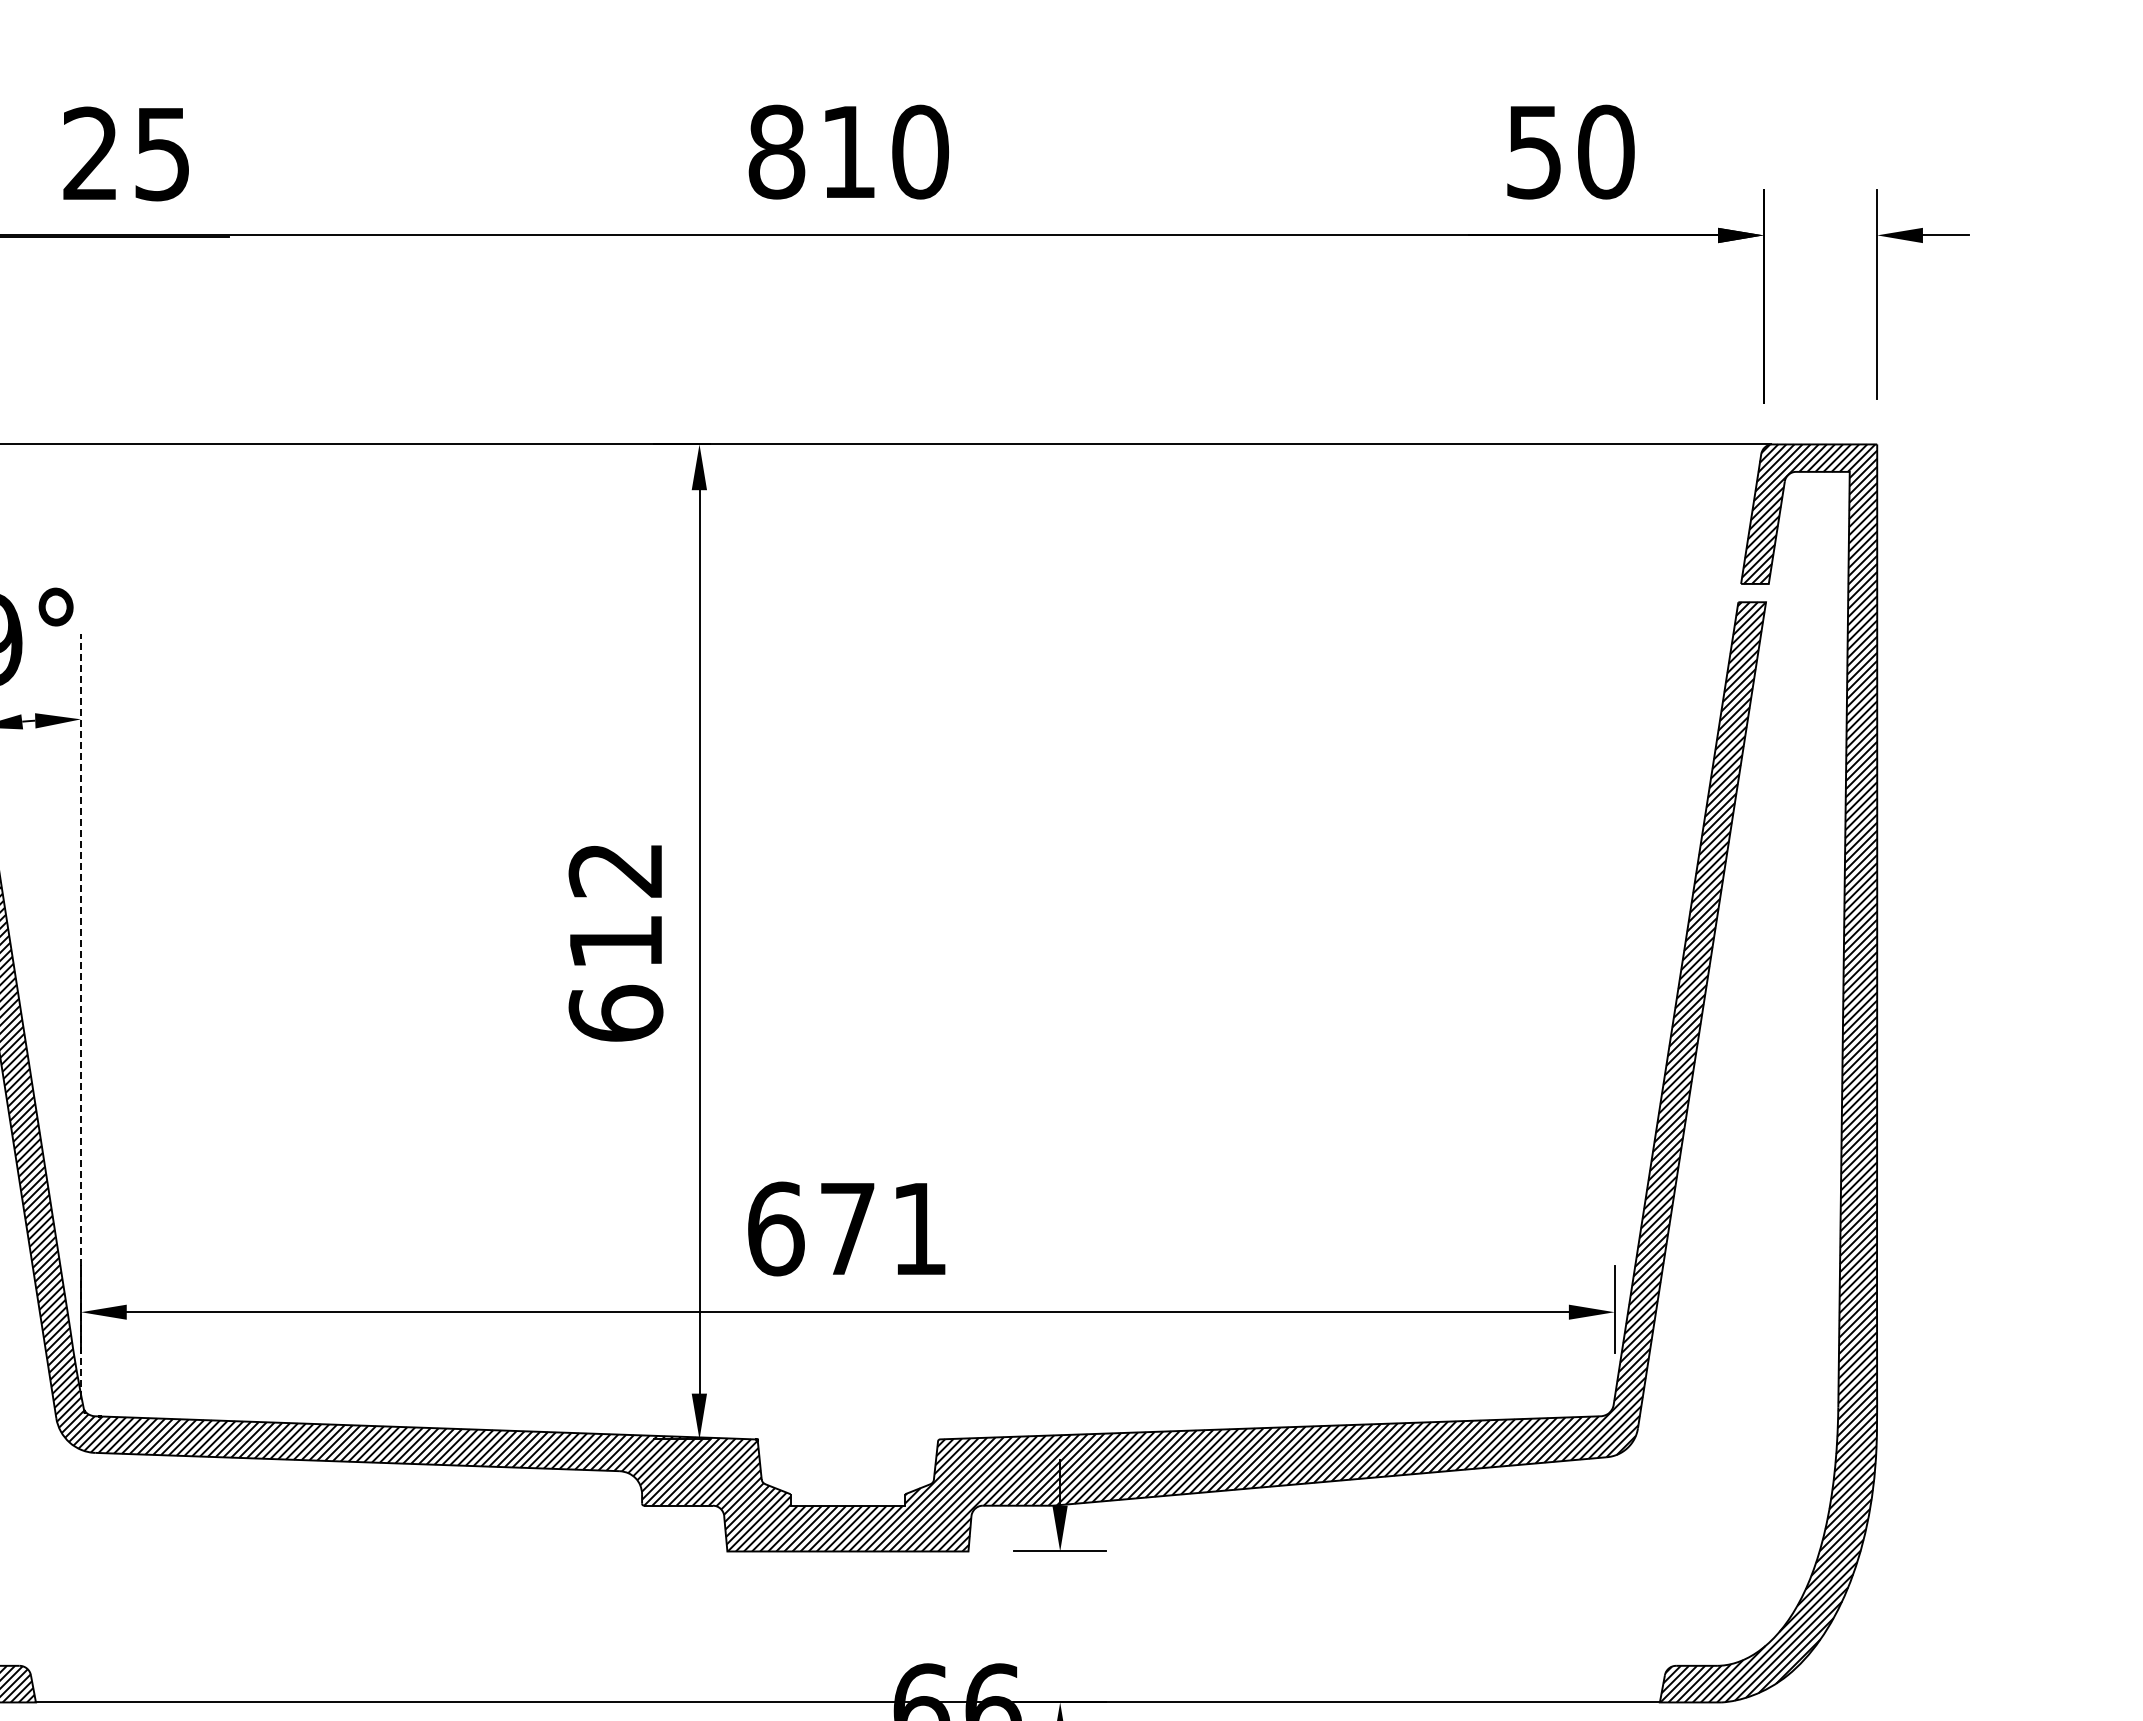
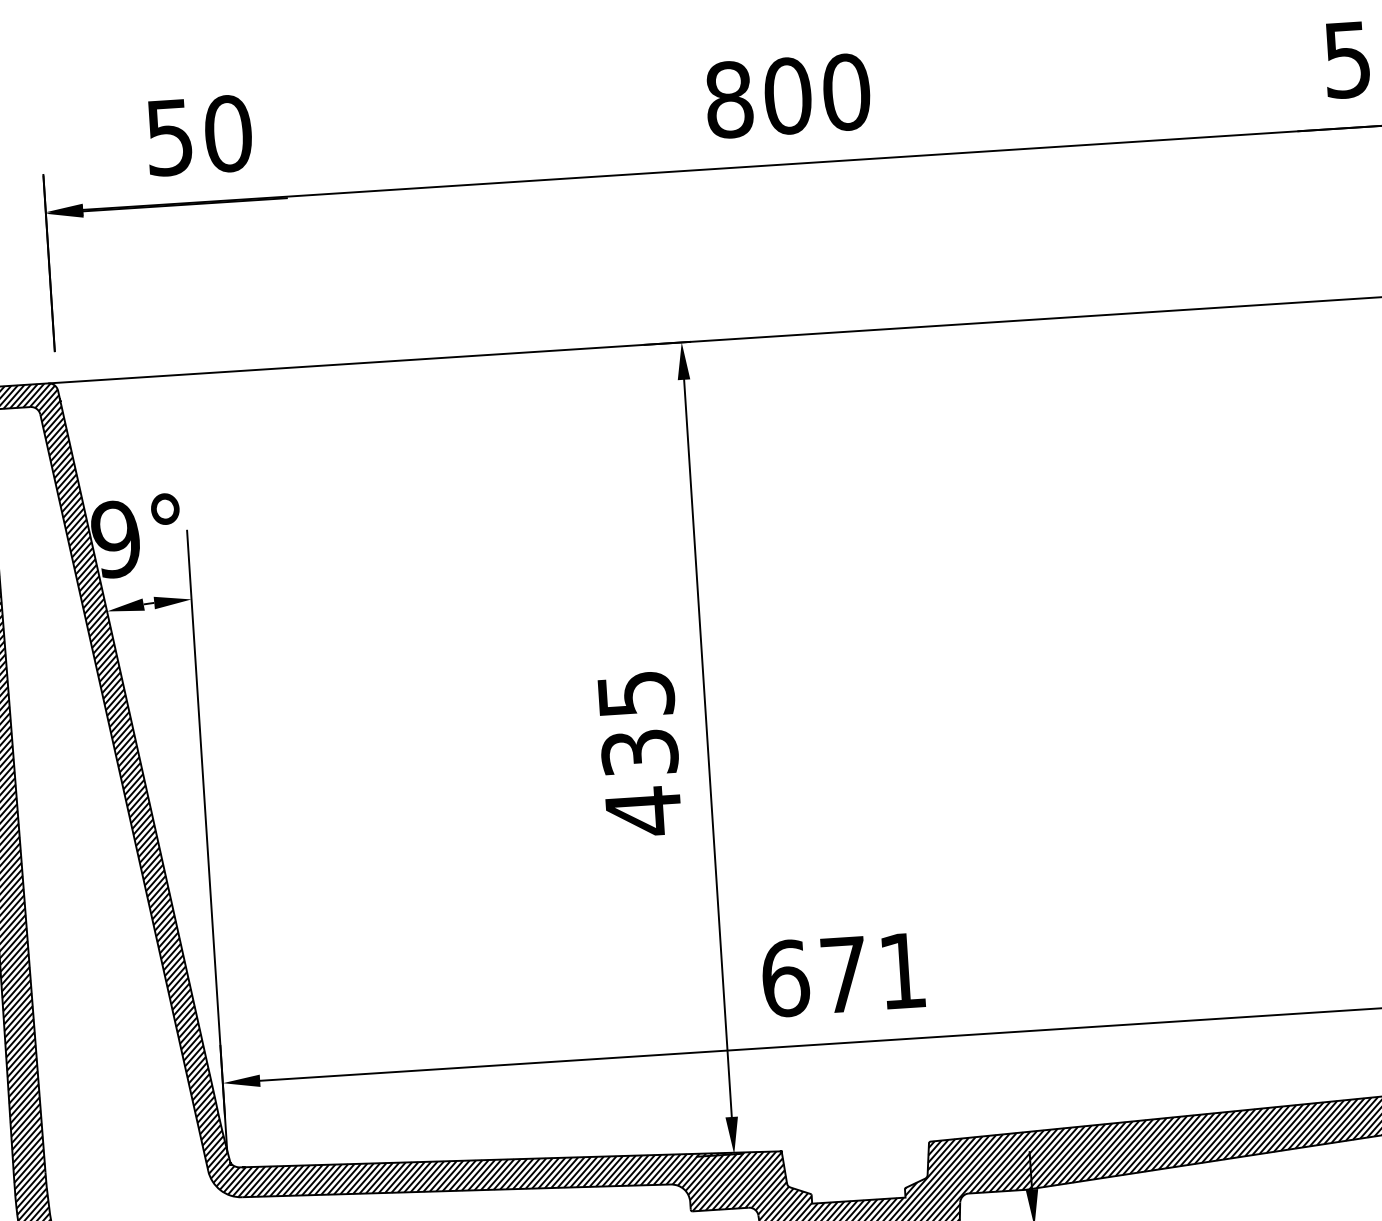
text: (848, 151) -> (787, 95), 810 -> 800
text: (127, 153) -> (199, 135), 25 -> 50
text: (615, 944) -> (639, 754), 612 -> 435
line: (81, 1015) -> (207, 841), dashed -> solid

